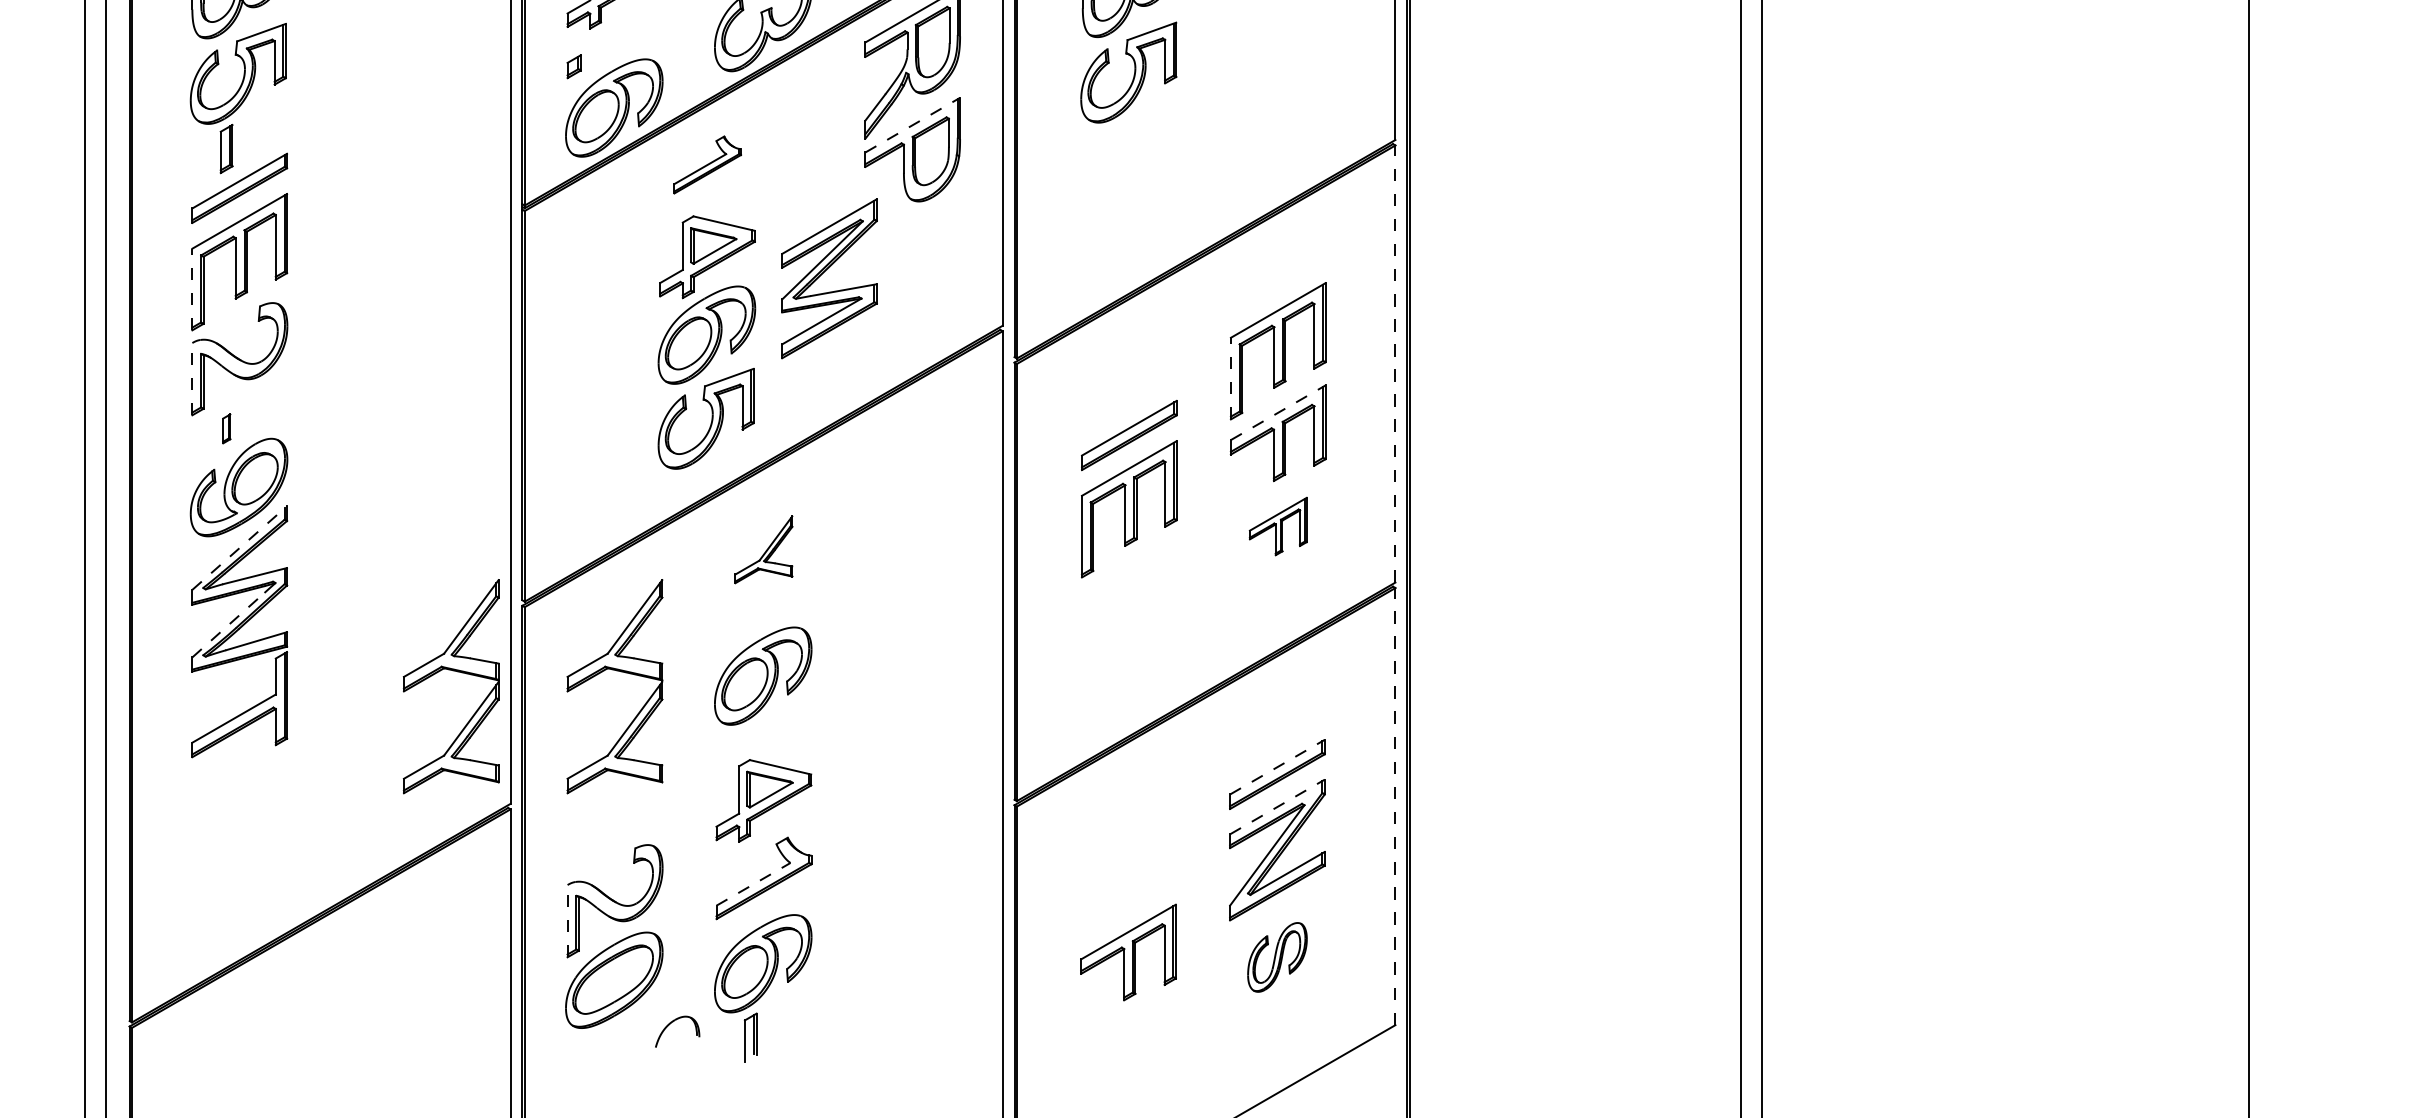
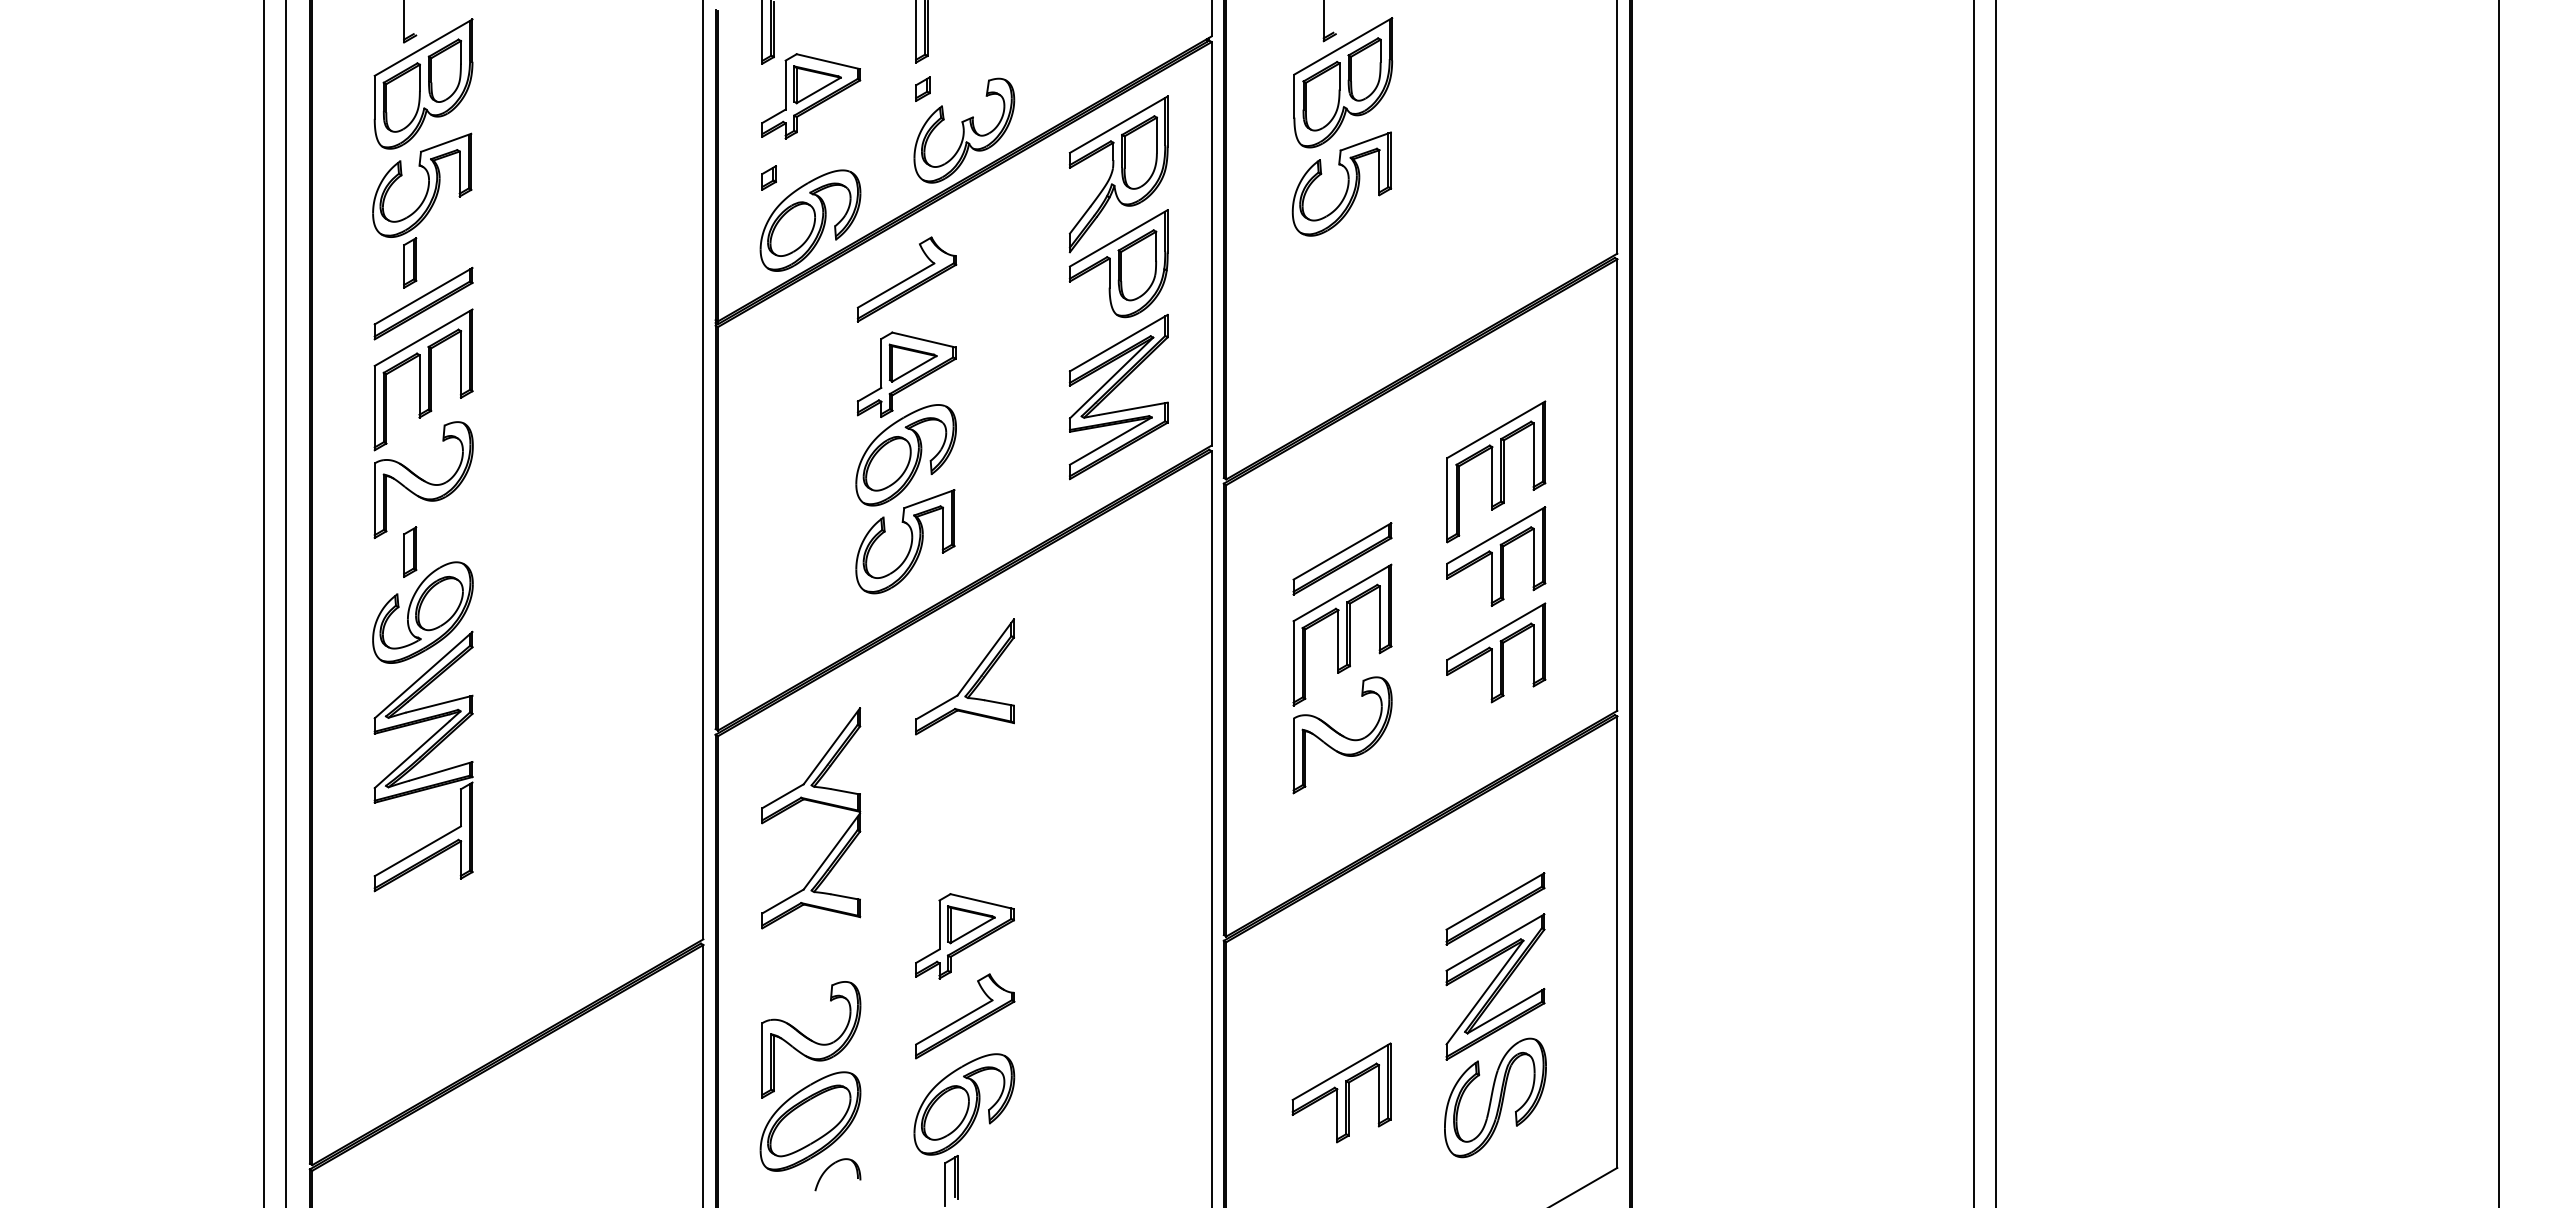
line: (913, 125) -> (1119, 238), dashed -> solid
part: (707, 164) -> (906, 279), size x1.43
part: (826, 271) -> (1115, 389), moved
line: (192, 288) -> (374, 407), dashed -> solid
line: (1395, 364) -> (1617, 485), dashed -> solid
line: (1231, 377) -> (1447, 499), dashed -> solid
line: (192, 378) -> (374, 500), dashed -> solid
line: (1278, 412) -> (1496, 535), dashed -> solid
part: (226, 428) -> (410, 551), size x1.67
part: (1278, 526) -> (1496, 652), size x1.67
line: (239, 547) -> (423, 674), dashed -> solid
part: (763, 549) -> (964, 676), size x1.67
part: (1129, 606) -> (1342, 735), added
line: (228, 624) -> (412, 754), dashed -> solid
part: (452, 671) -> (643, 802), removed
part: (763, 676) -> (964, 807), removed
line: (1277, 767) -> (1495, 901), dashed -> solid
line: (1277, 806) -> (1495, 942), dashed -> solid
line: (1395, 806) -> (1617, 942), dashed -> solid
line: (753, 884) -> (954, 1022), dashed -> solid
line: (567, 921) -> (762, 1060), dashed -> solid
part: (1277, 956) -> (1495, 1097), size x1.67
part: (670, 1024) -> (830, 1167), moved

